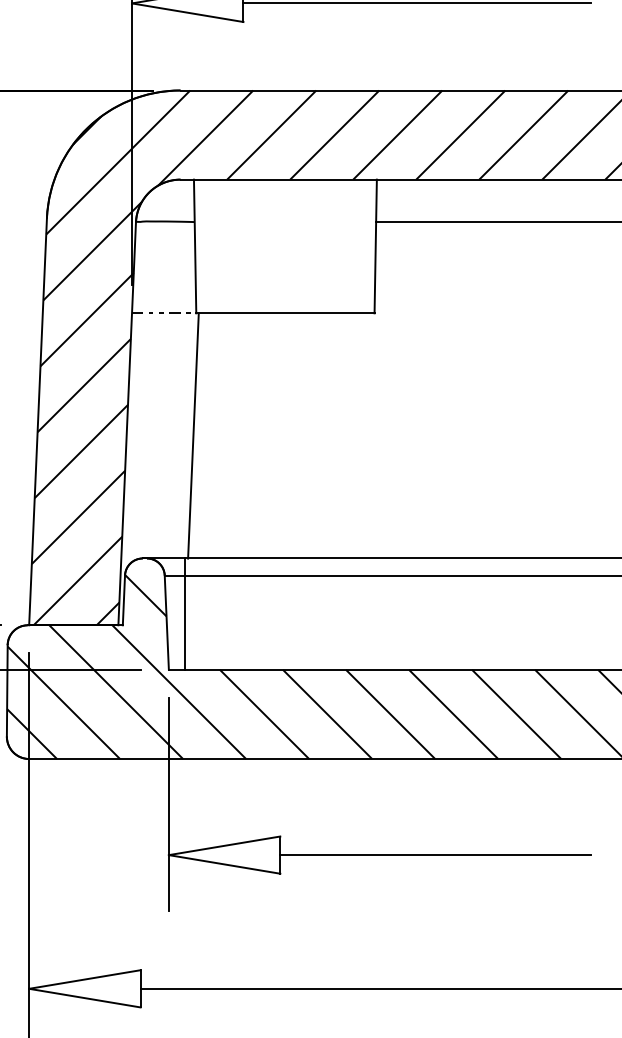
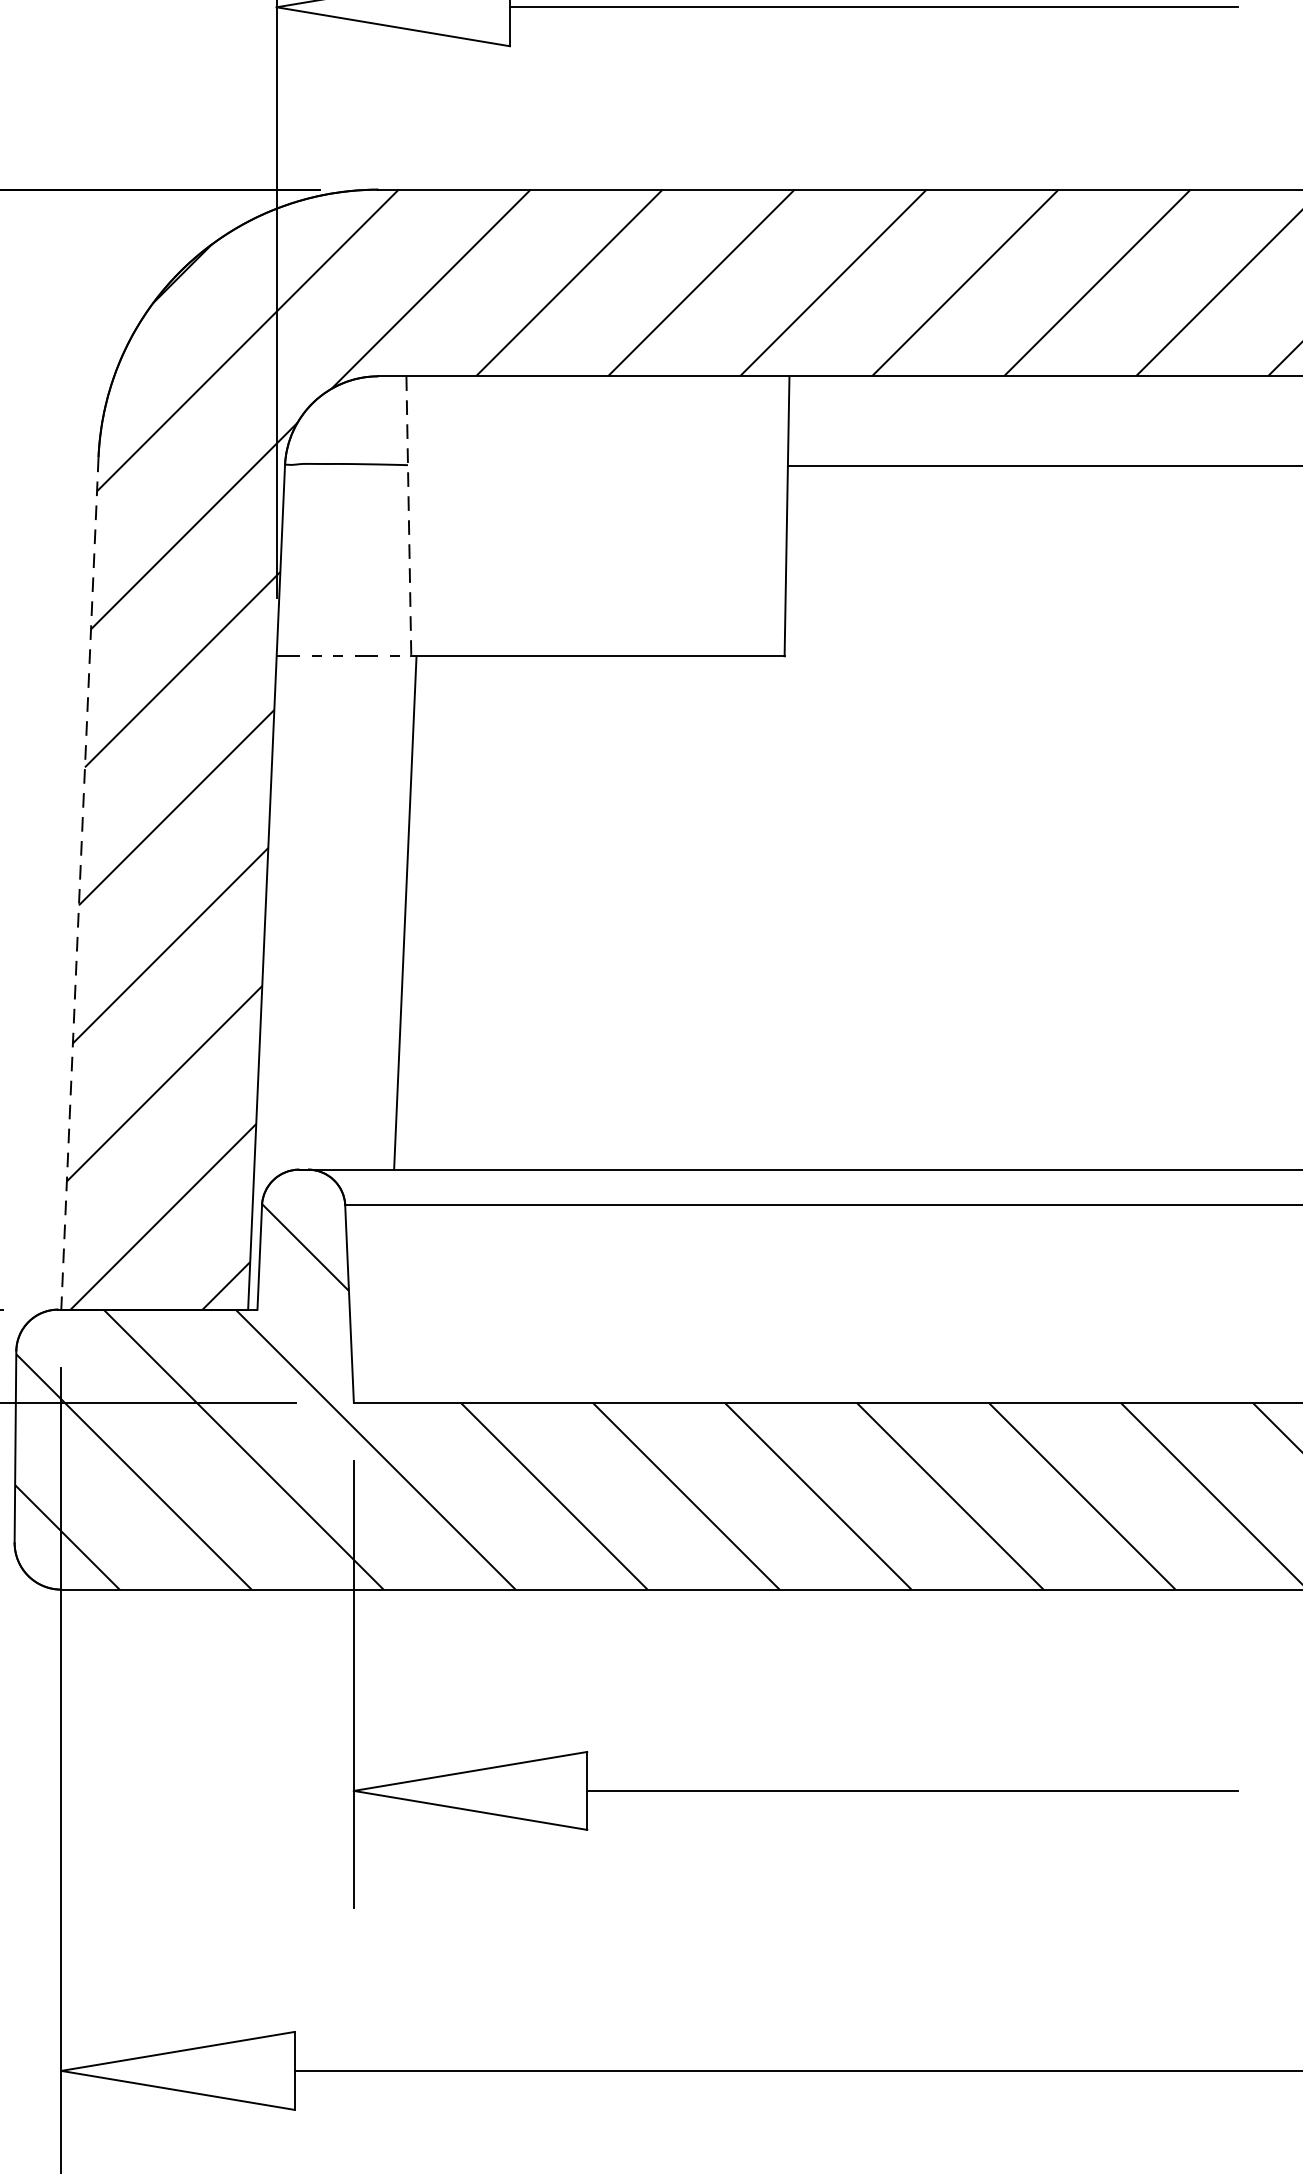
line: (195, 246) -> (409, 516), solid -> dashed
line: (38, 421) -> (80, 882), solid -> dashed
line: (185, 613) -> (388, 1284), removed

